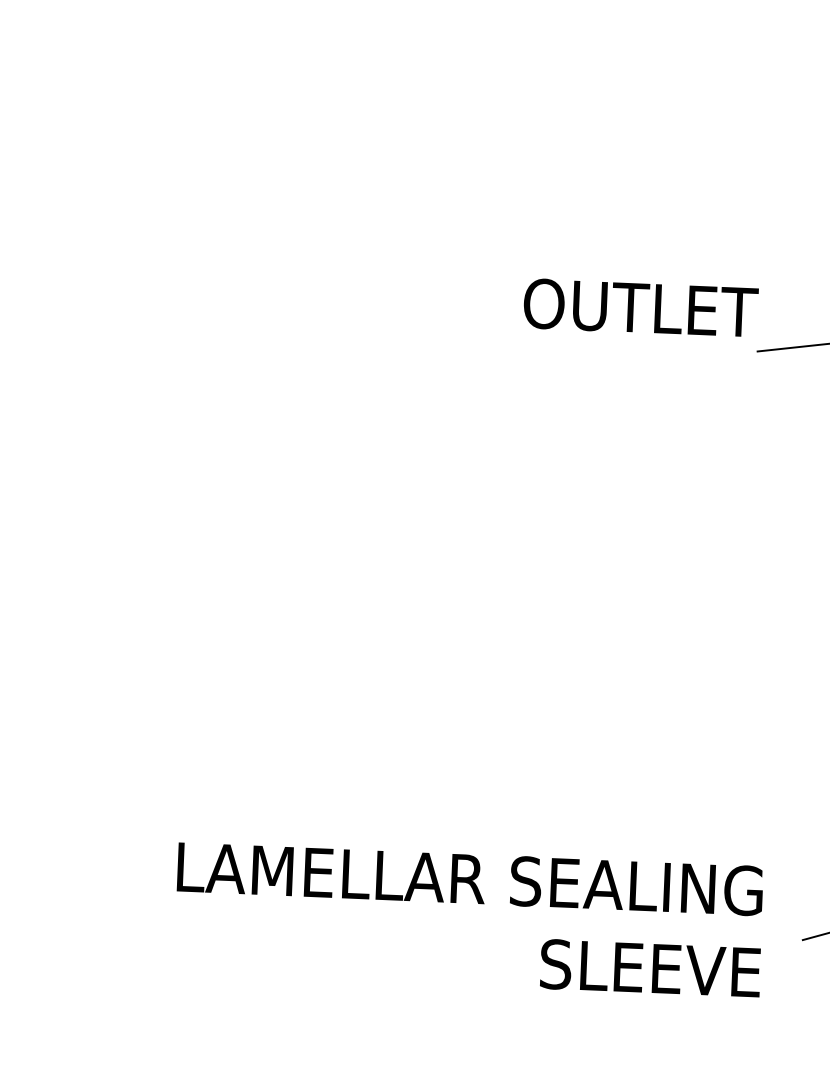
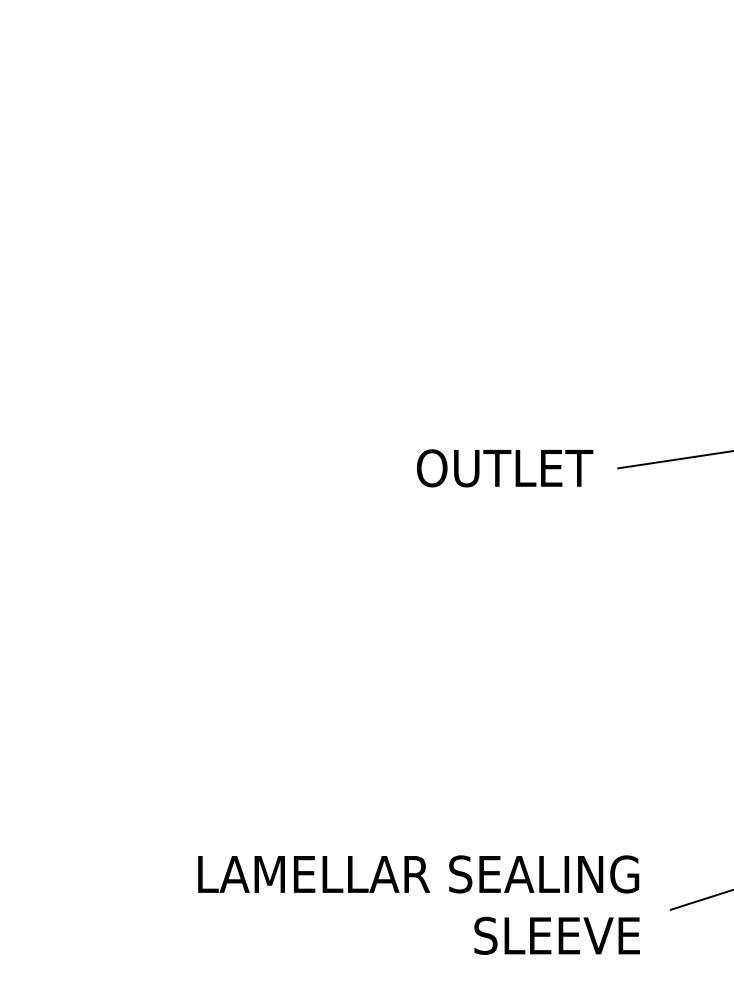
text: (640, 308) -> (504, 468), moved

